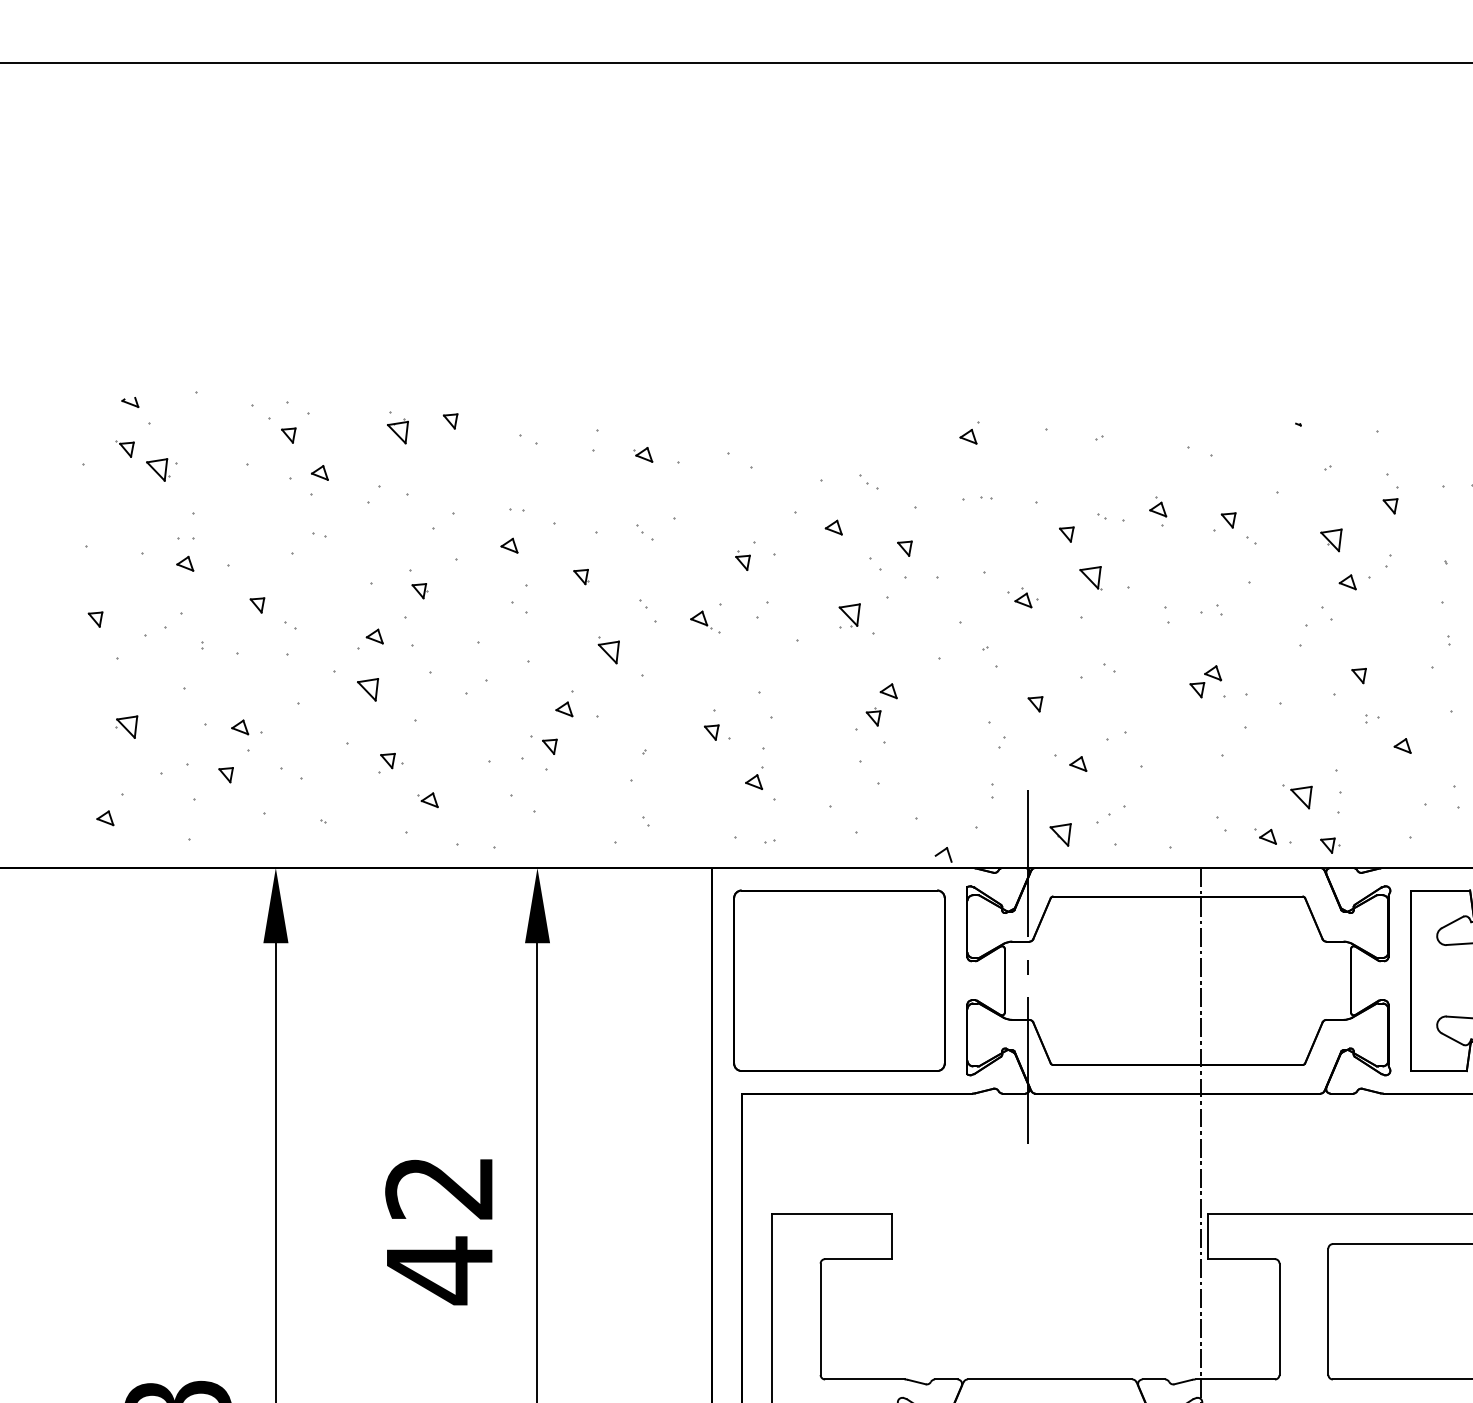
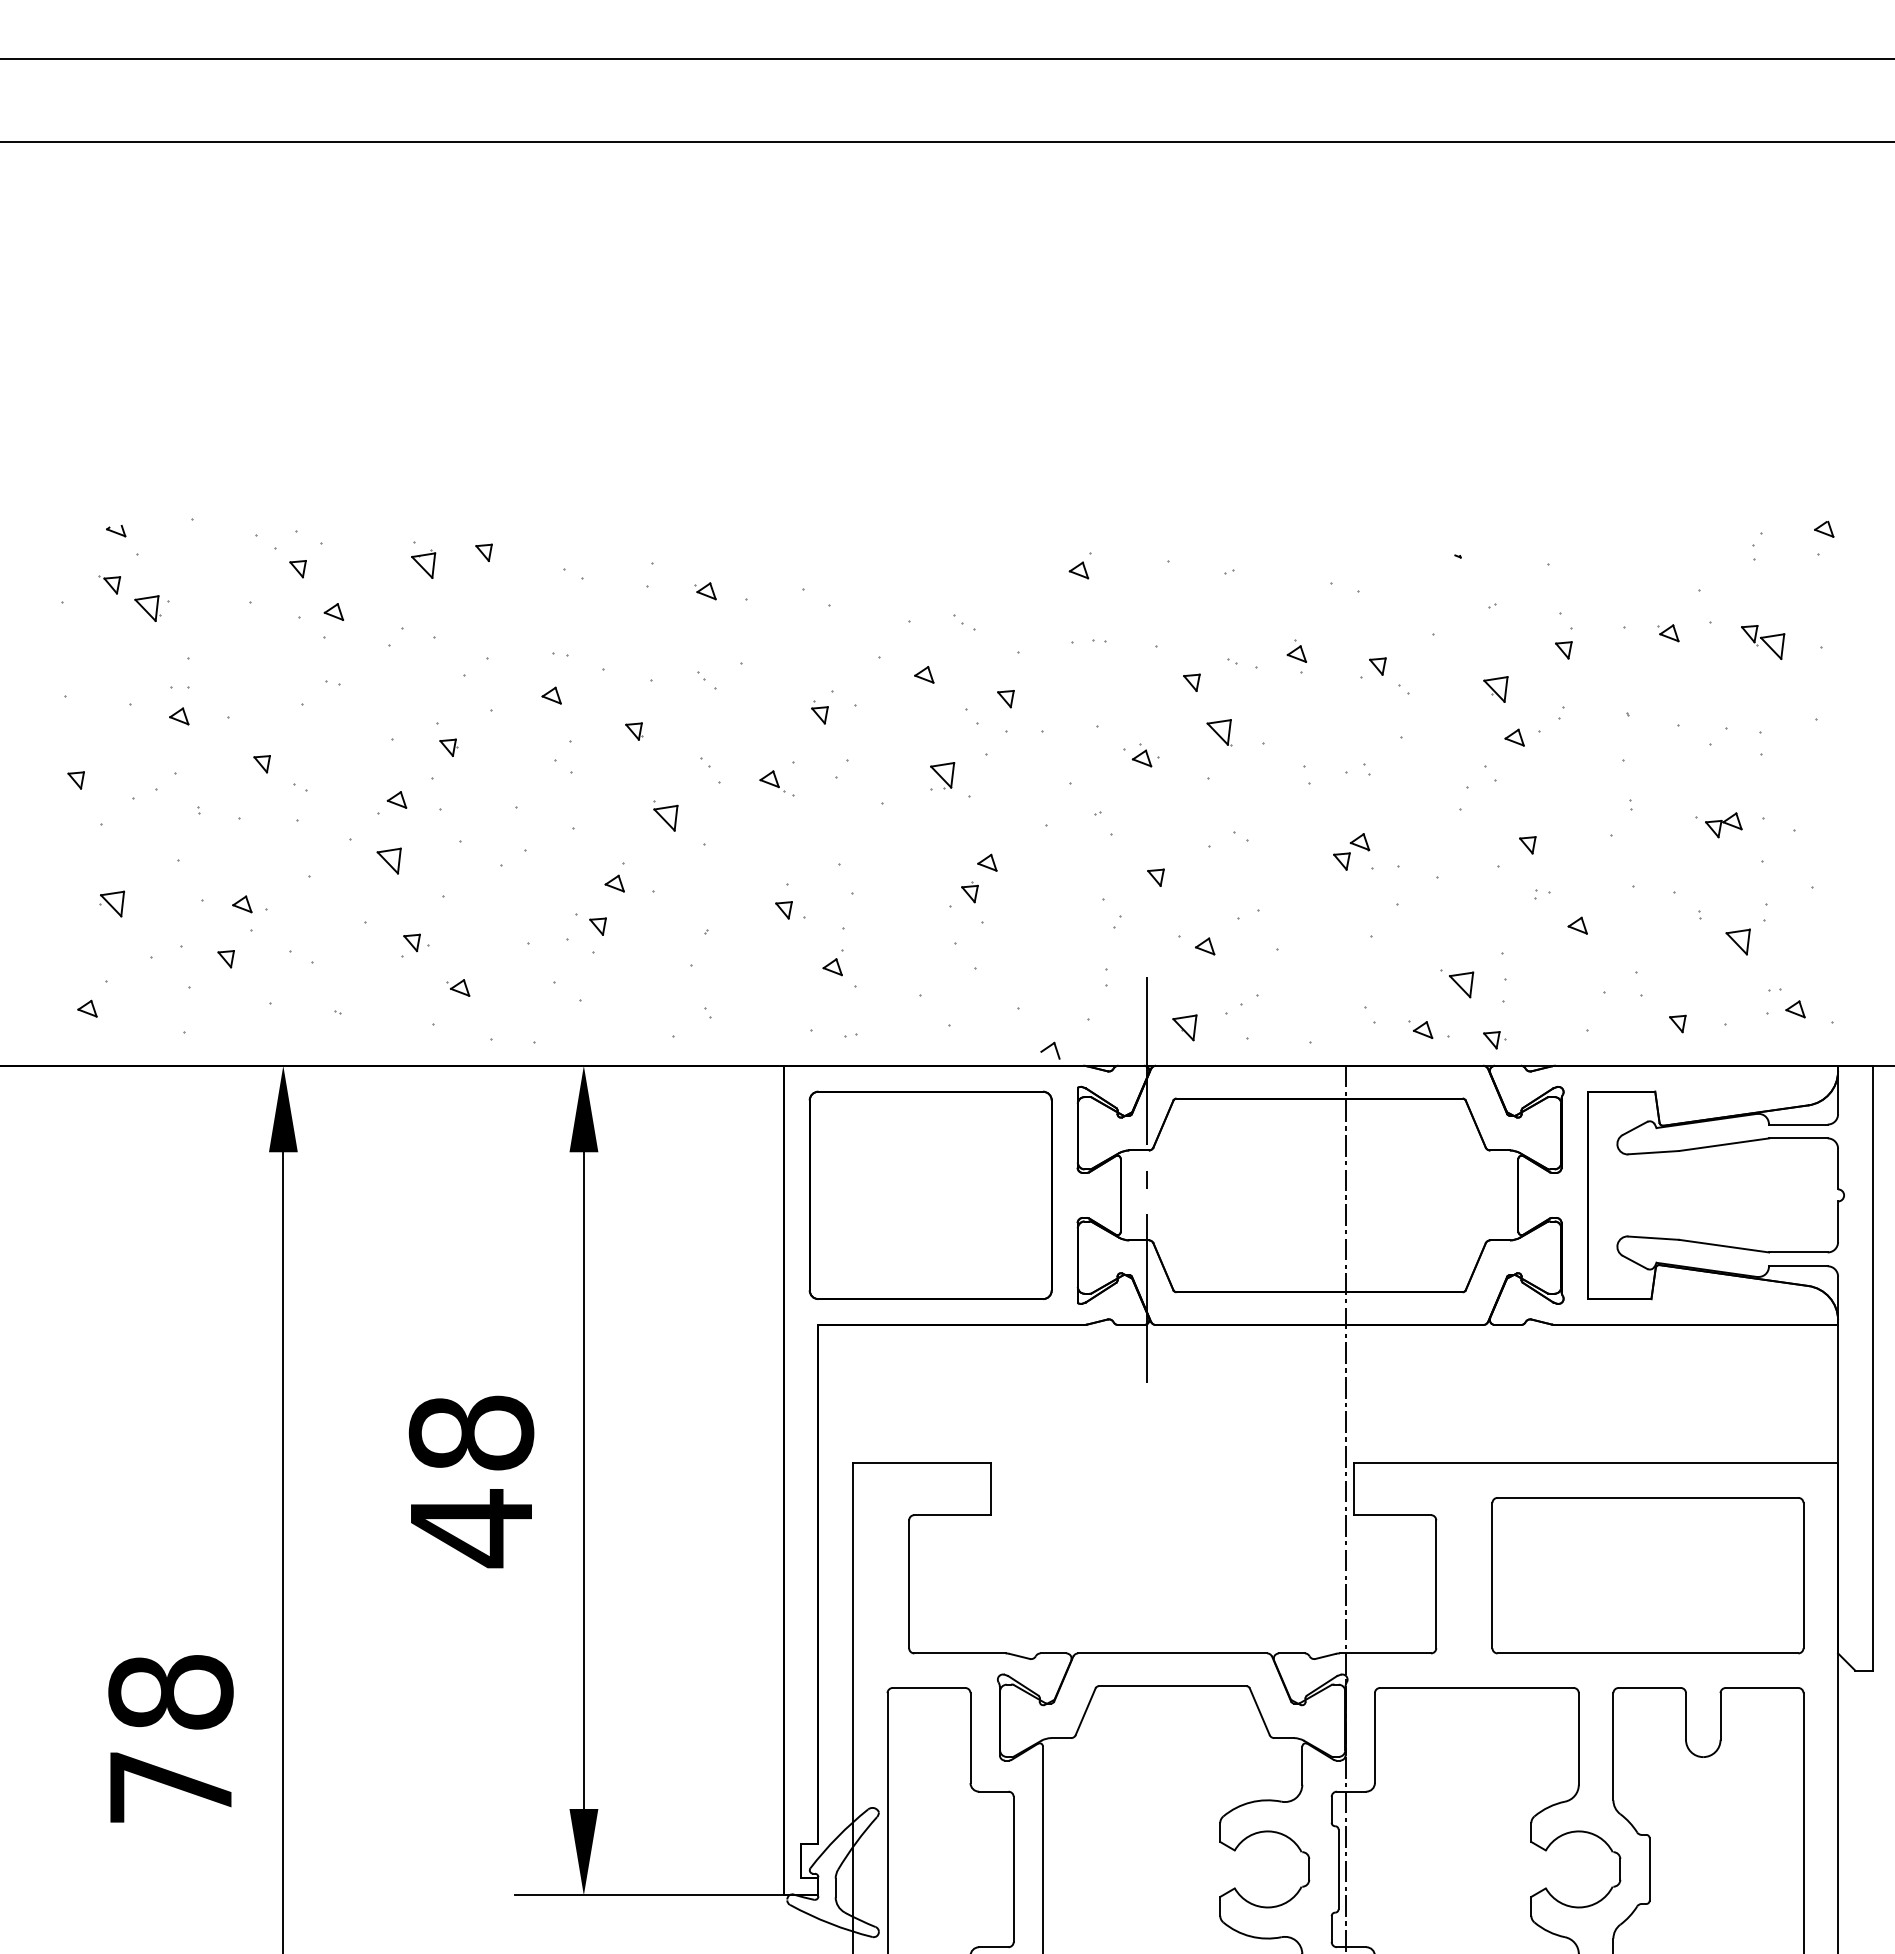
text: (439, 1187) -> (471, 1432), 42 -> 48

